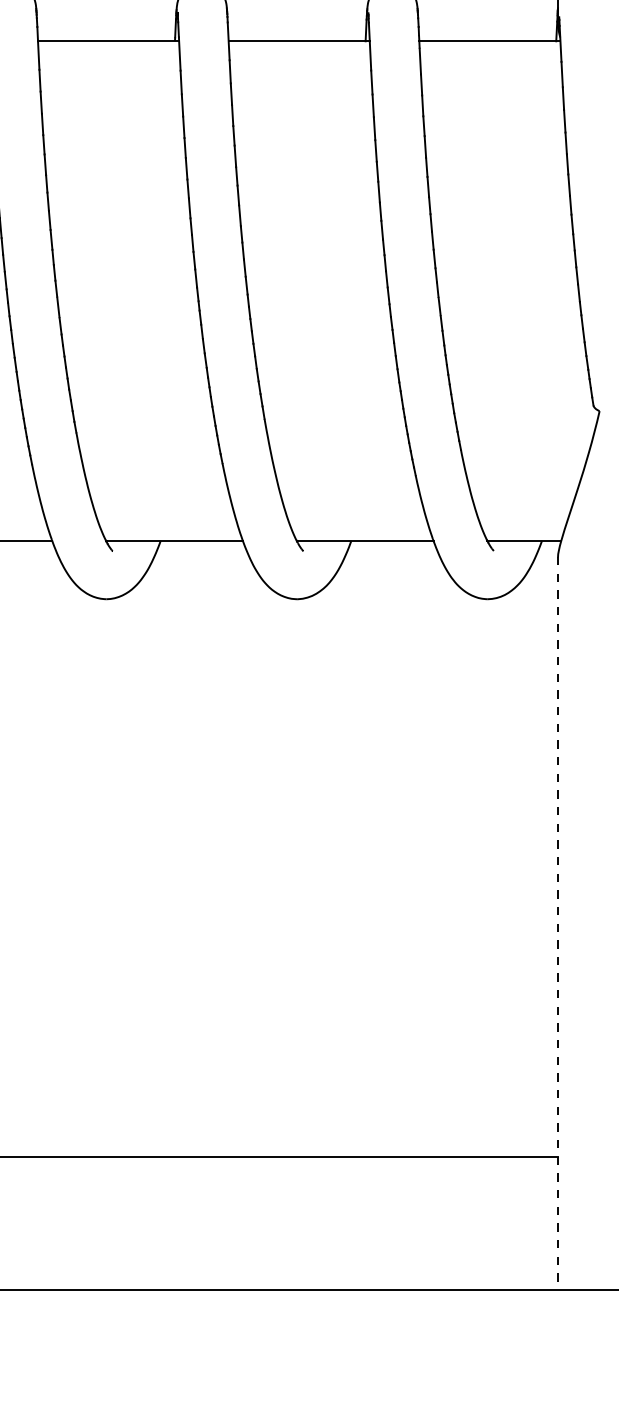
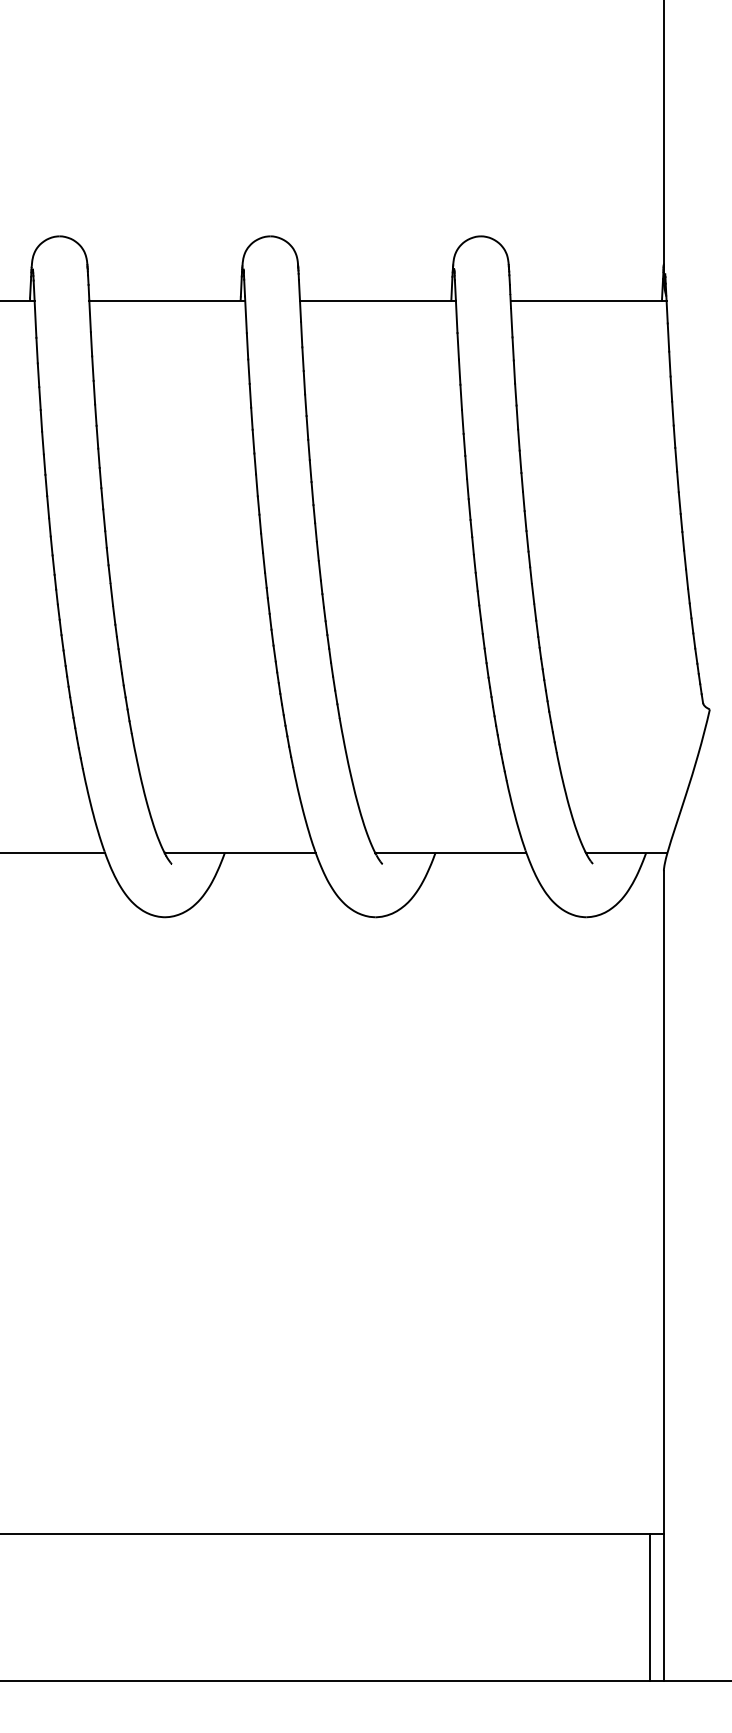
line: (557, 924) -> (663, 1276), dashed -> solid
line: (545, 1223) -> (650, 1607), added

